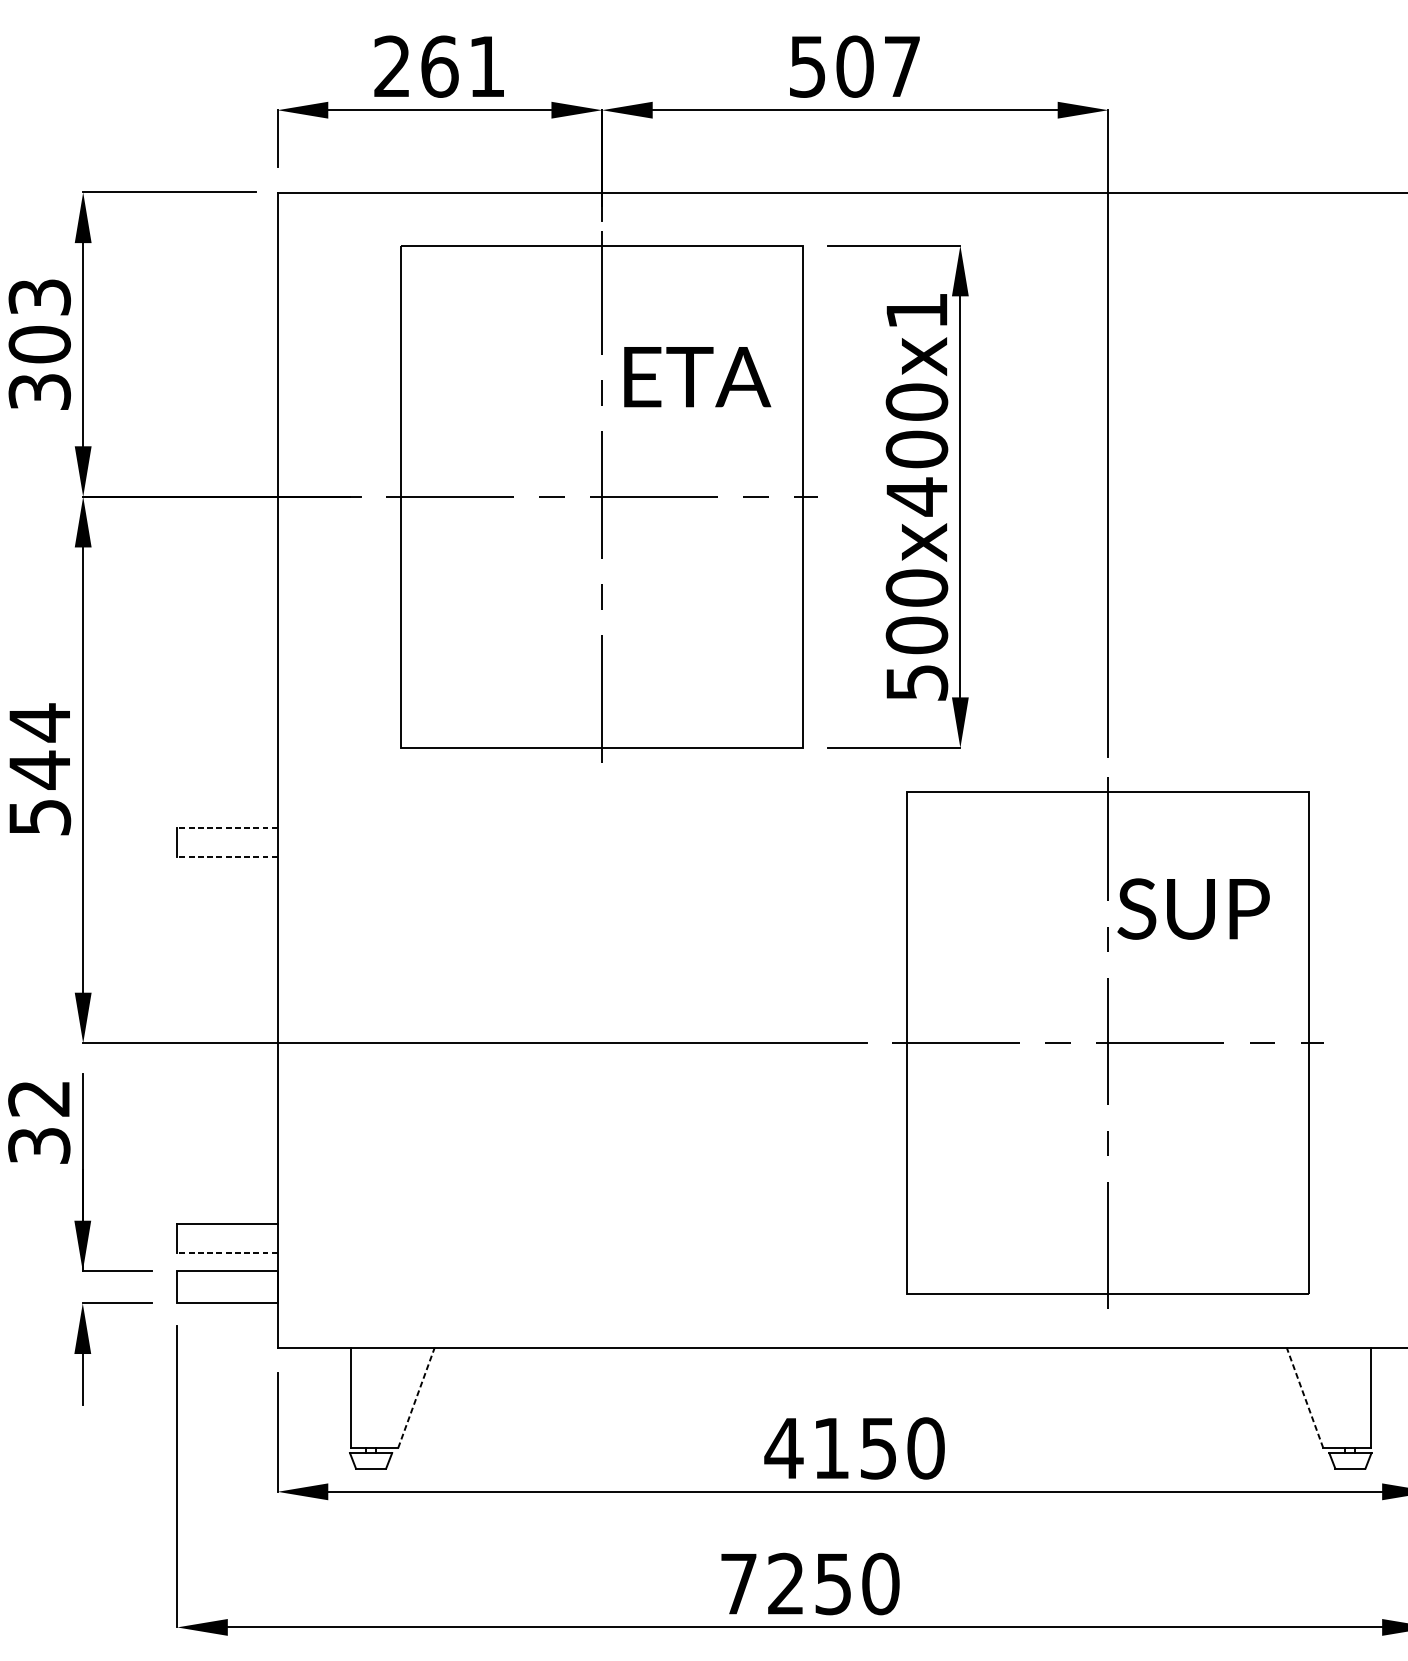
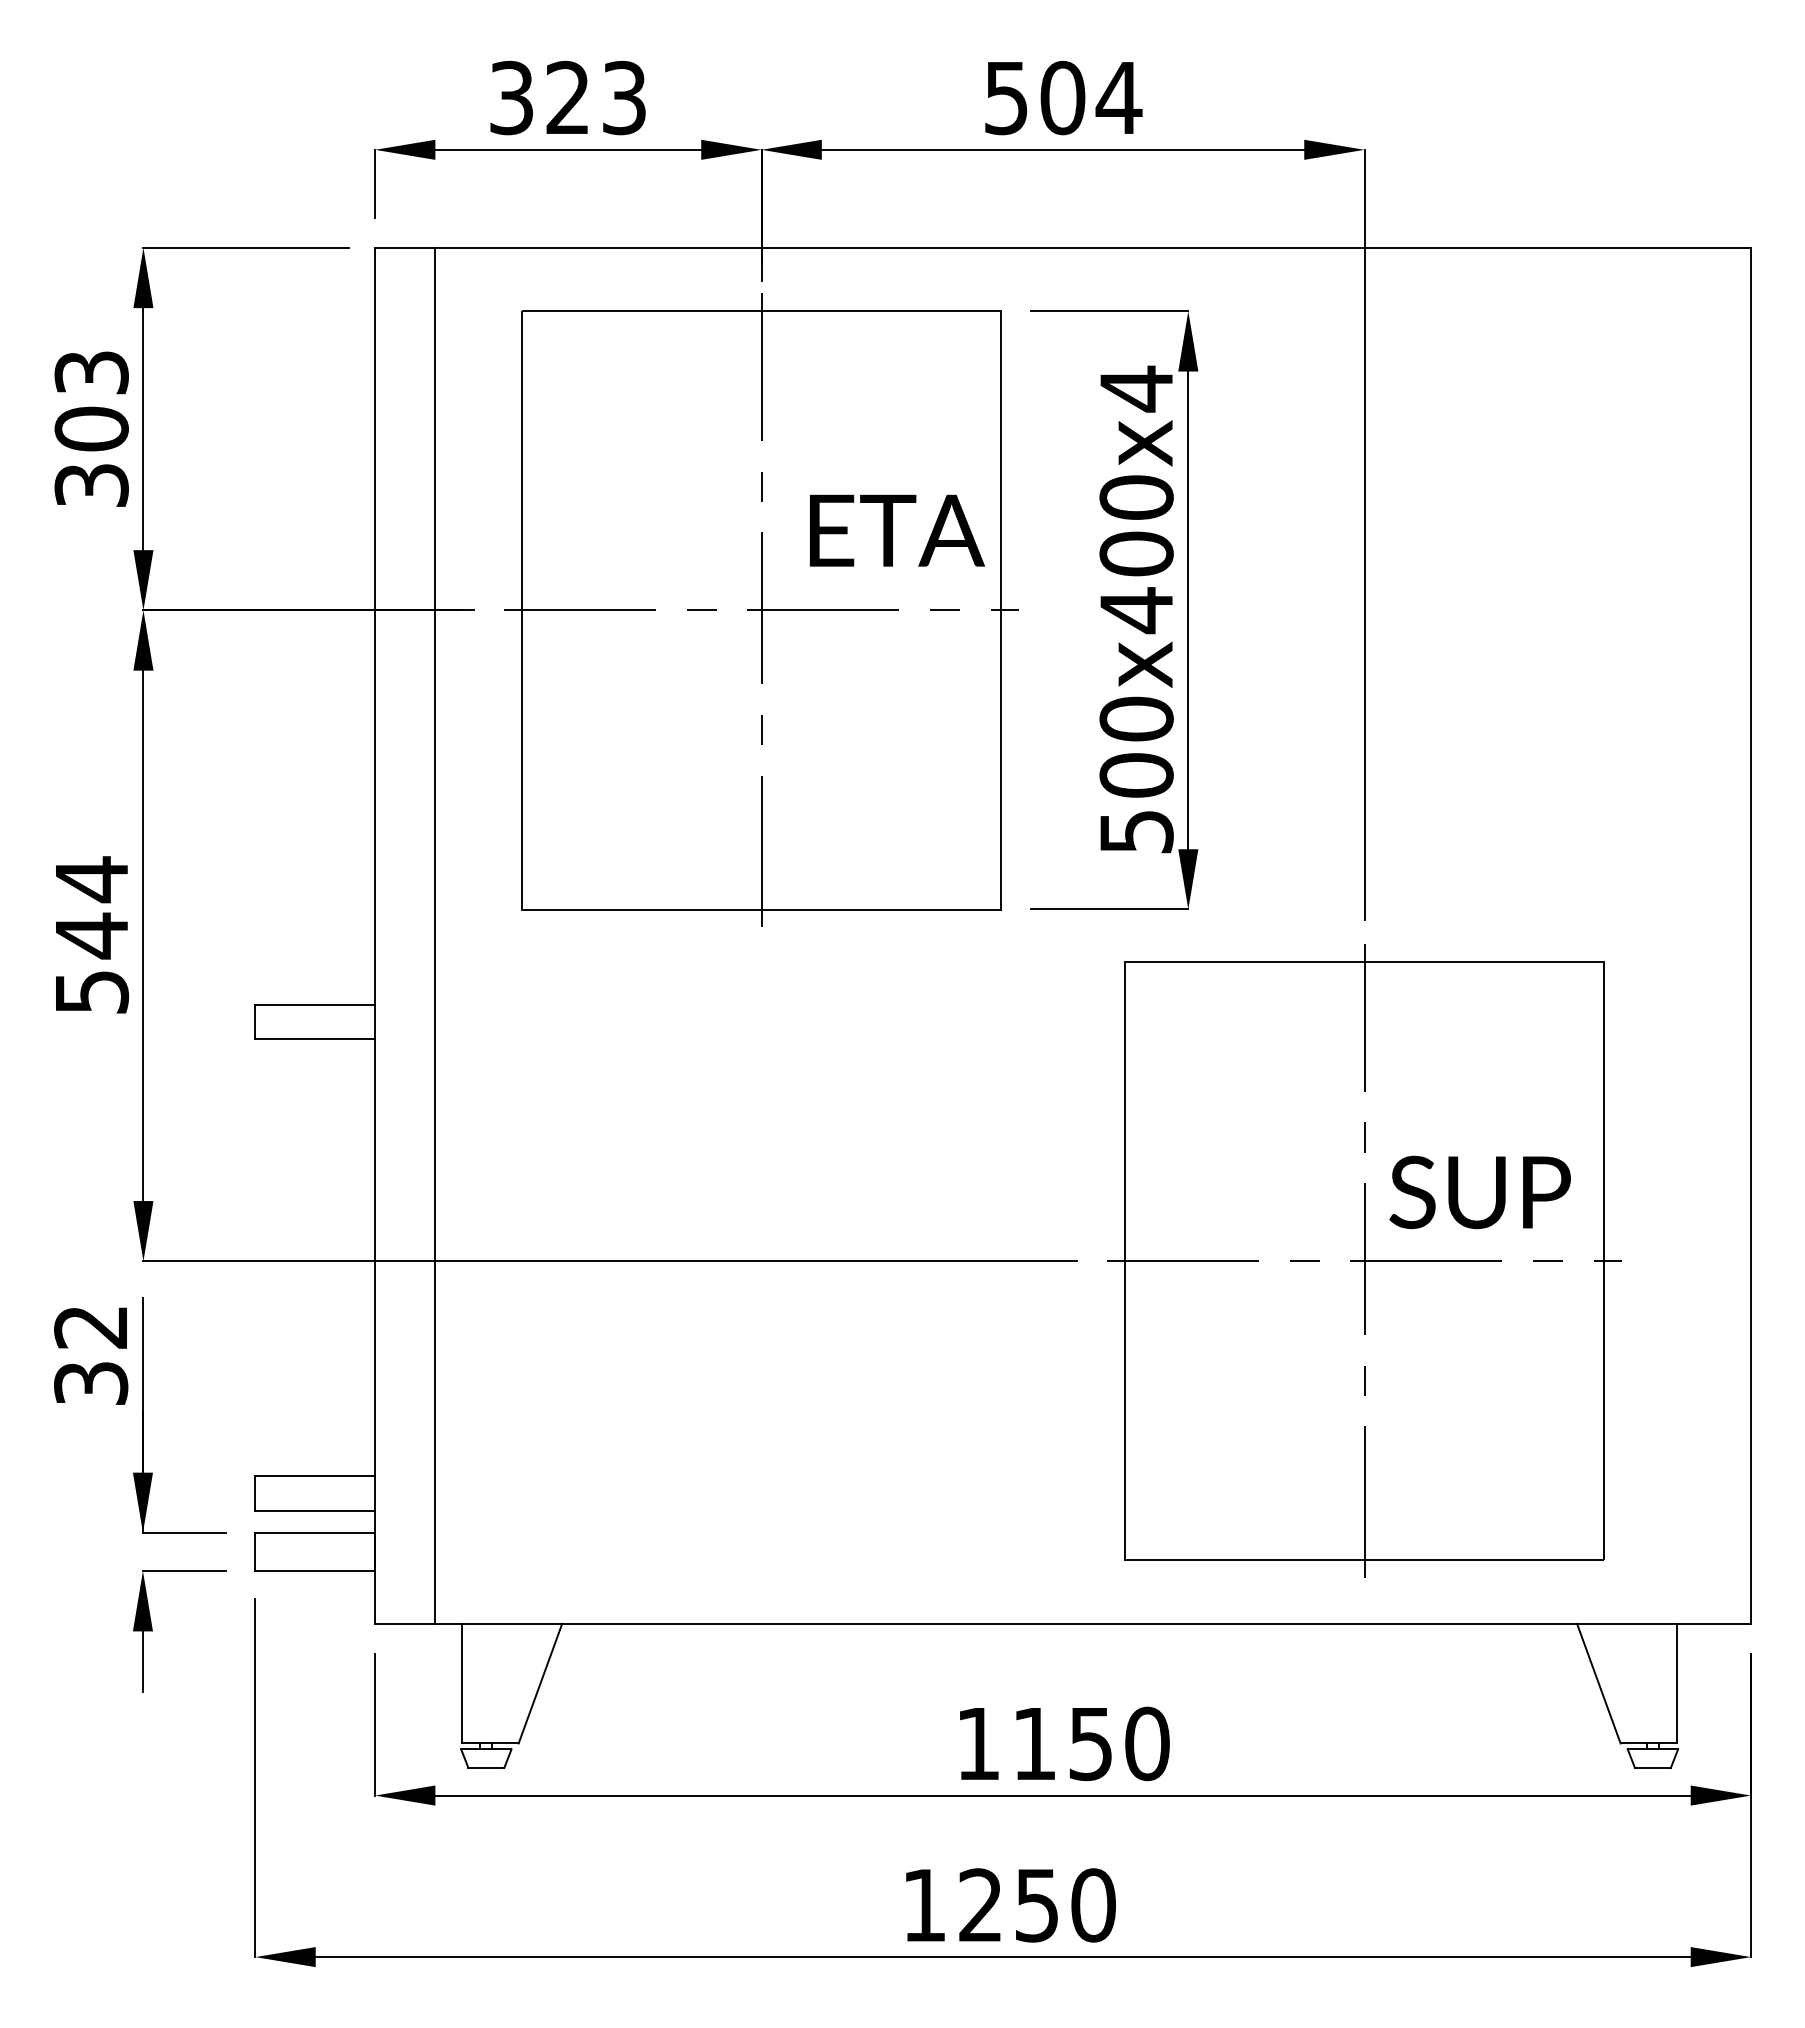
text: (439, 66) -> (567, 97), 261 -> 323
text: (901, 66) -> (1118, 97), 507 -> 504
text: (916, 310) -> (1136, 388), 500x400x1 -> 500x400x4
text: (697, 376) -> (897, 530), moved
line: (327, 769) -> (434, 935), added
line: (227, 827) -> (315, 1004), dashed -> solid
line: (227, 857) -> (315, 1039), dashed -> solid
text: (1193, 909) -> (1479, 1192), moved
line: (227, 1252) -> (315, 1510), dashed -> solid
line: (416, 1397) -> (540, 1683), dashed -> solid
line: (1304, 1397) -> (1598, 1683), dashed -> solid
text: (783, 1448) -> (977, 1743), 4150 -> 1150
text: (738, 1584) -> (924, 1905), 7250 -> 1250

